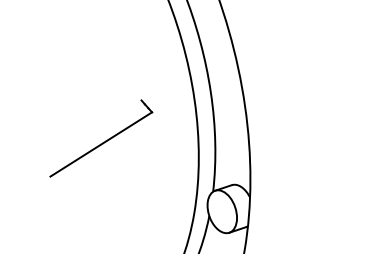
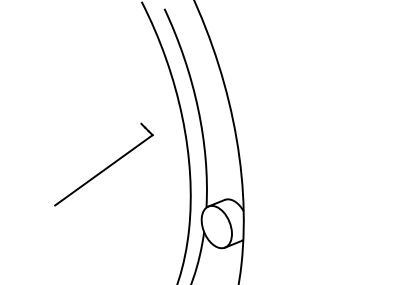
part: (101, 138) -> (103, 164), moved

